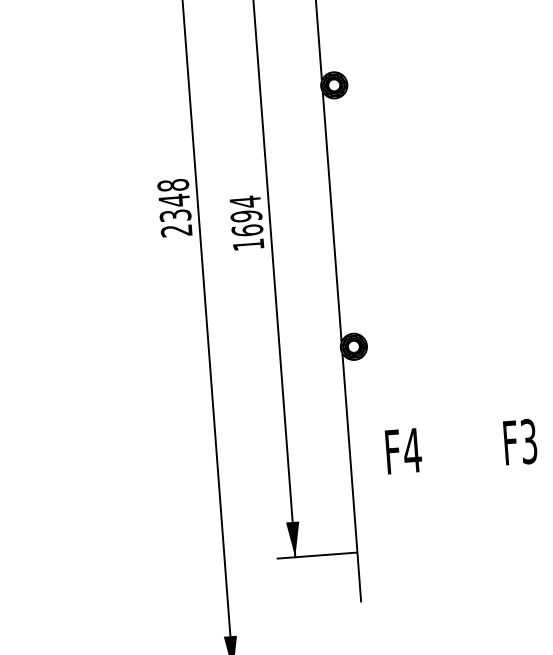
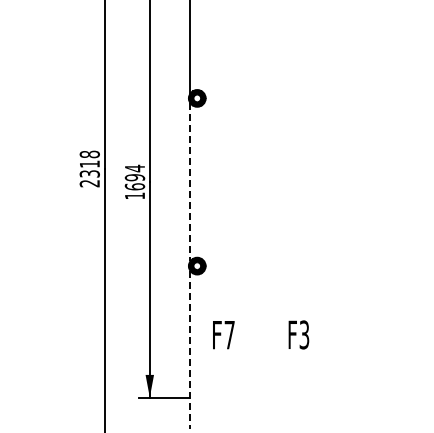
text: (173, 201) -> (89, 164), 2348 -> 2318
line: (331, 217) -> (189, 182), solid -> dashed
text: (412, 451) -> (229, 335), F4 -> F7
line: (351, 479) -> (189, 350), solid -> dashed

